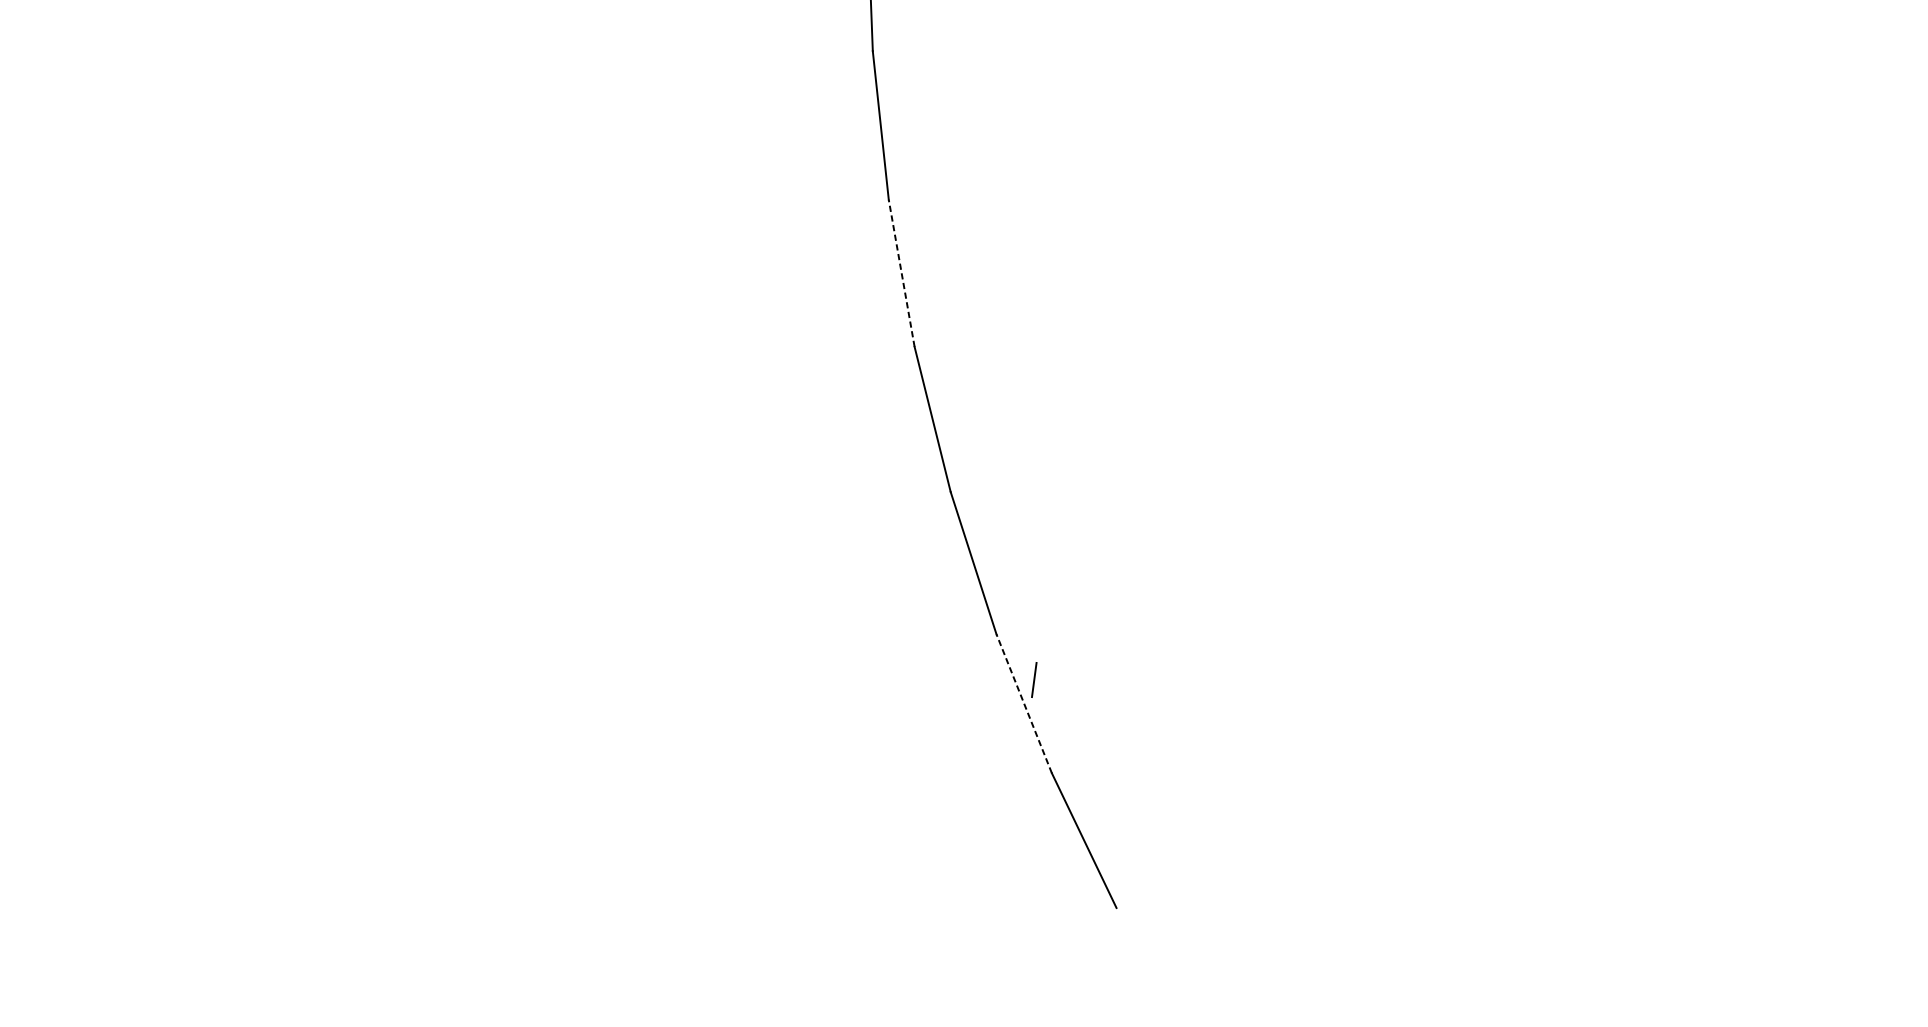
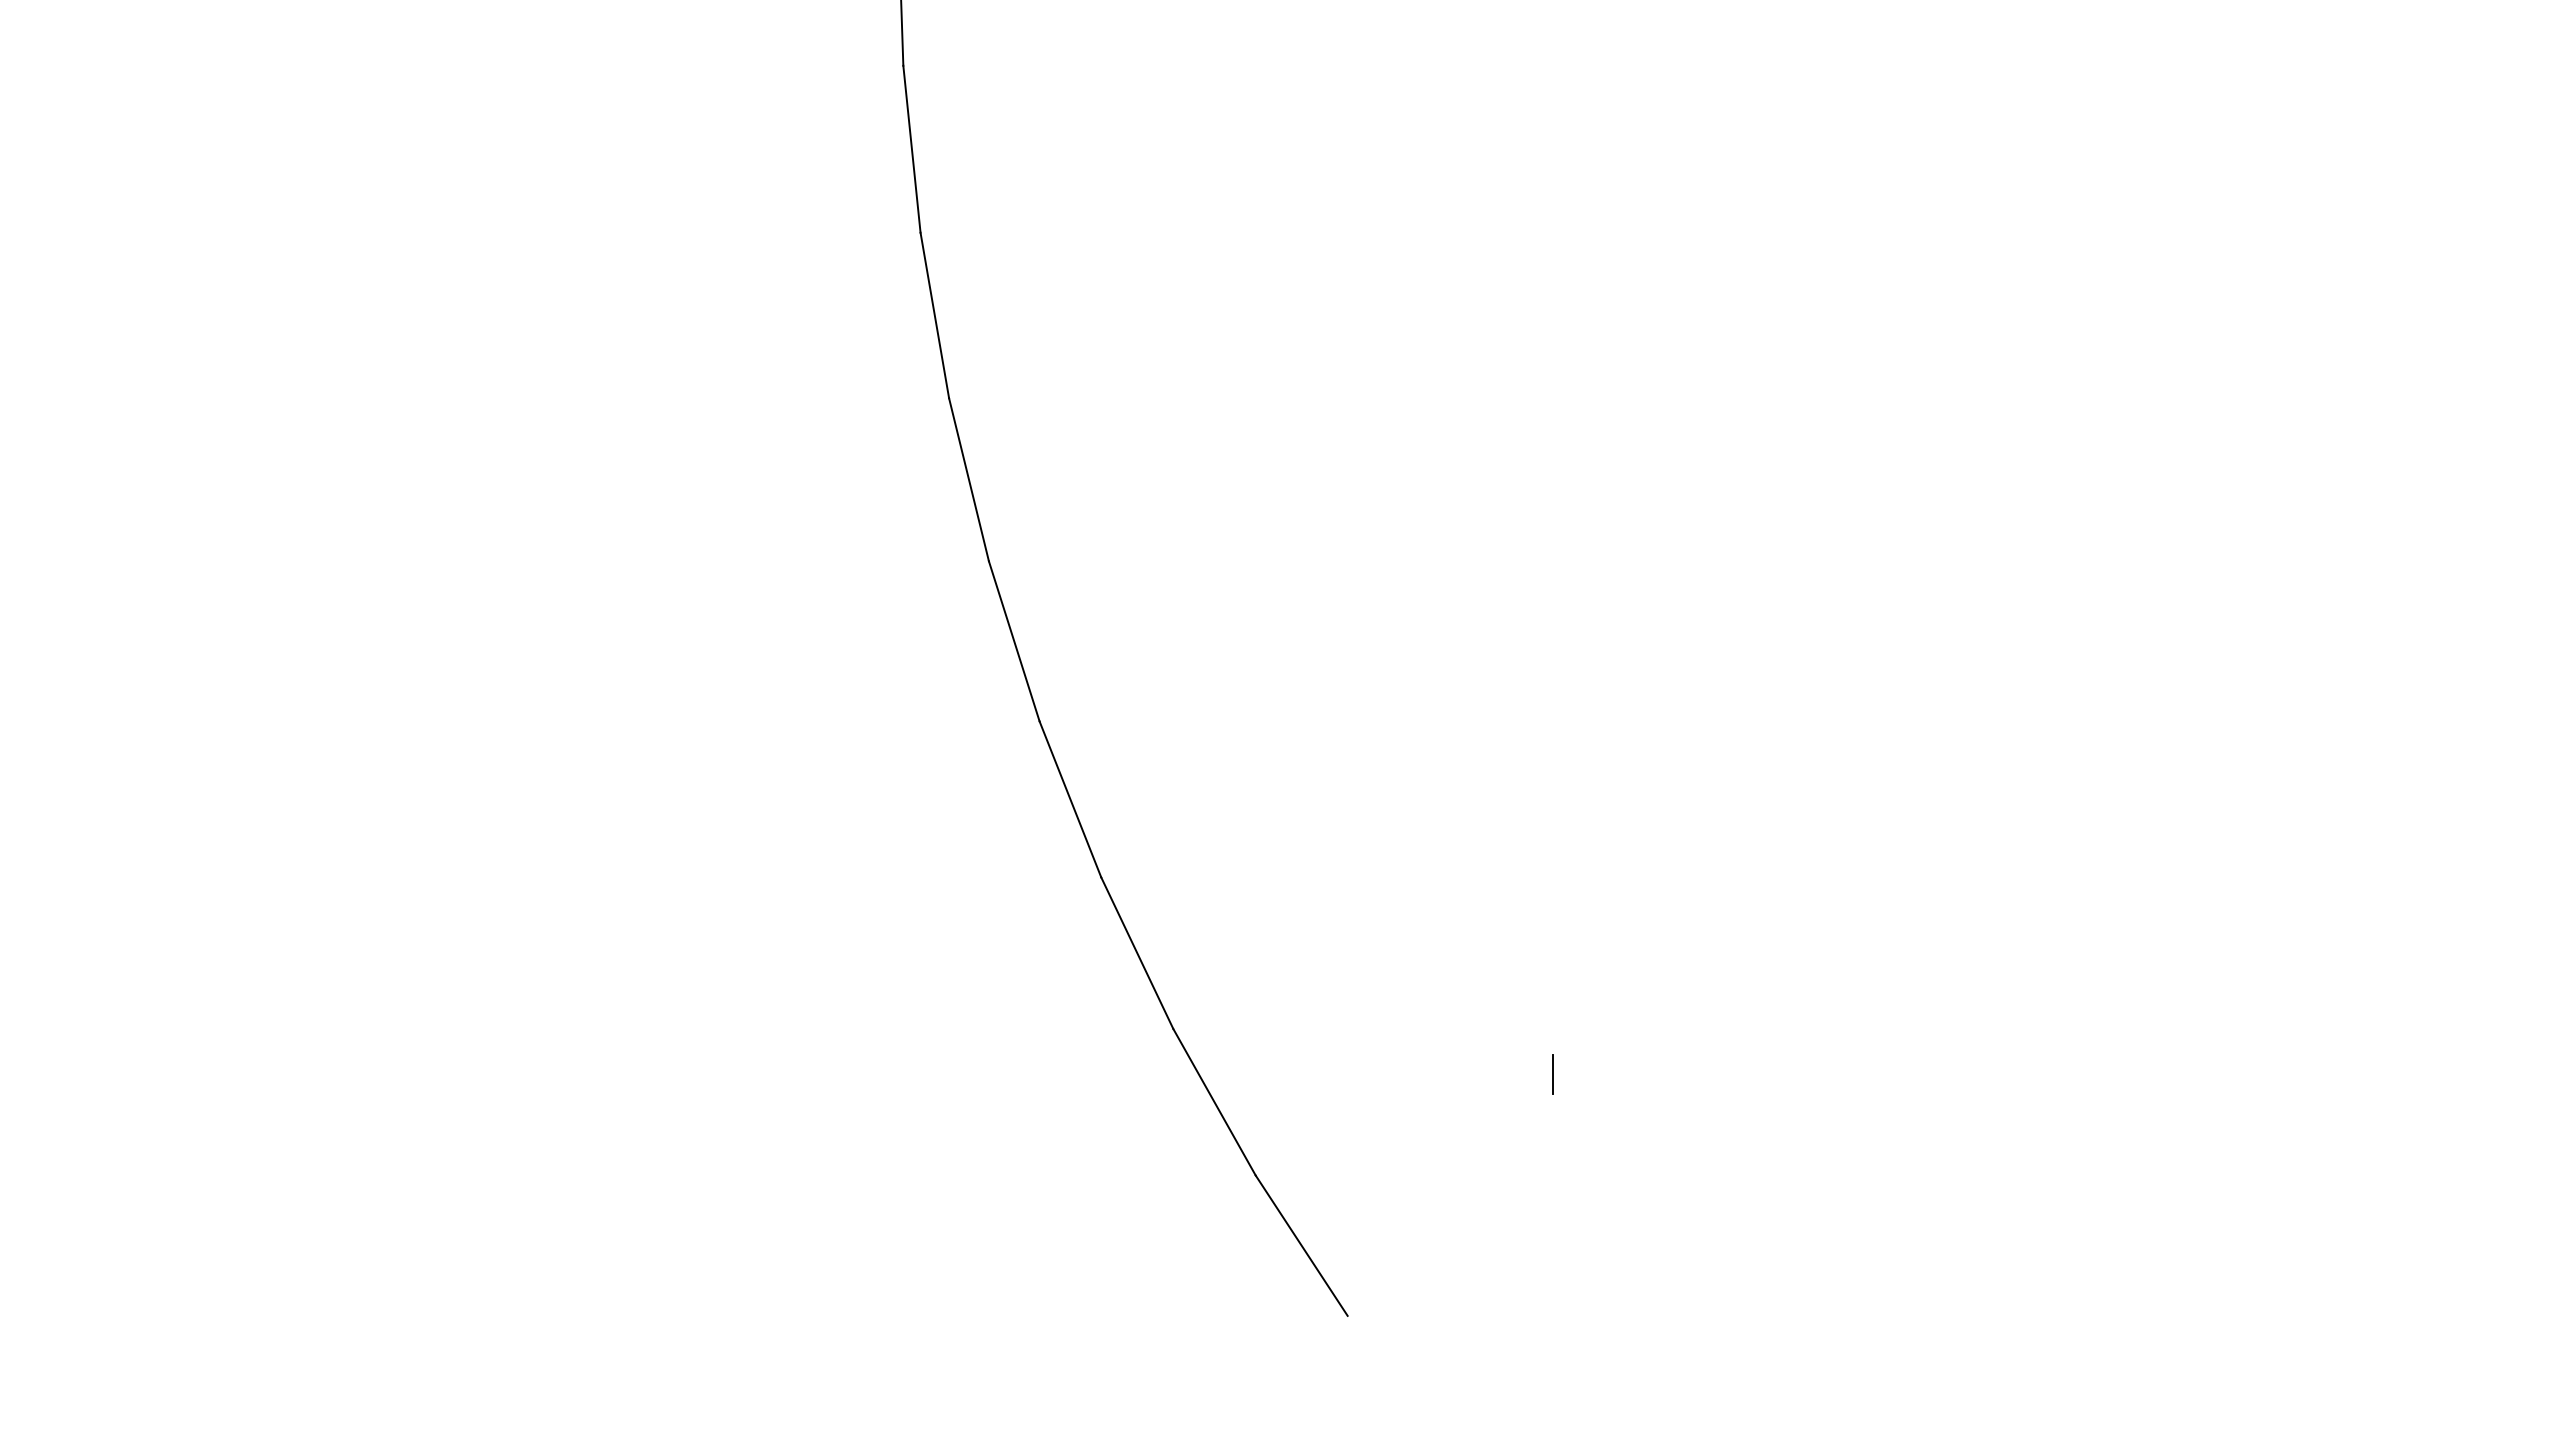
line: (901, 273) -> (1014, 641), dashed -> solid
line: (1033, 680) -> (1552, 1074), moved
line: (1024, 703) -> (1214, 1101), dashed -> solid

